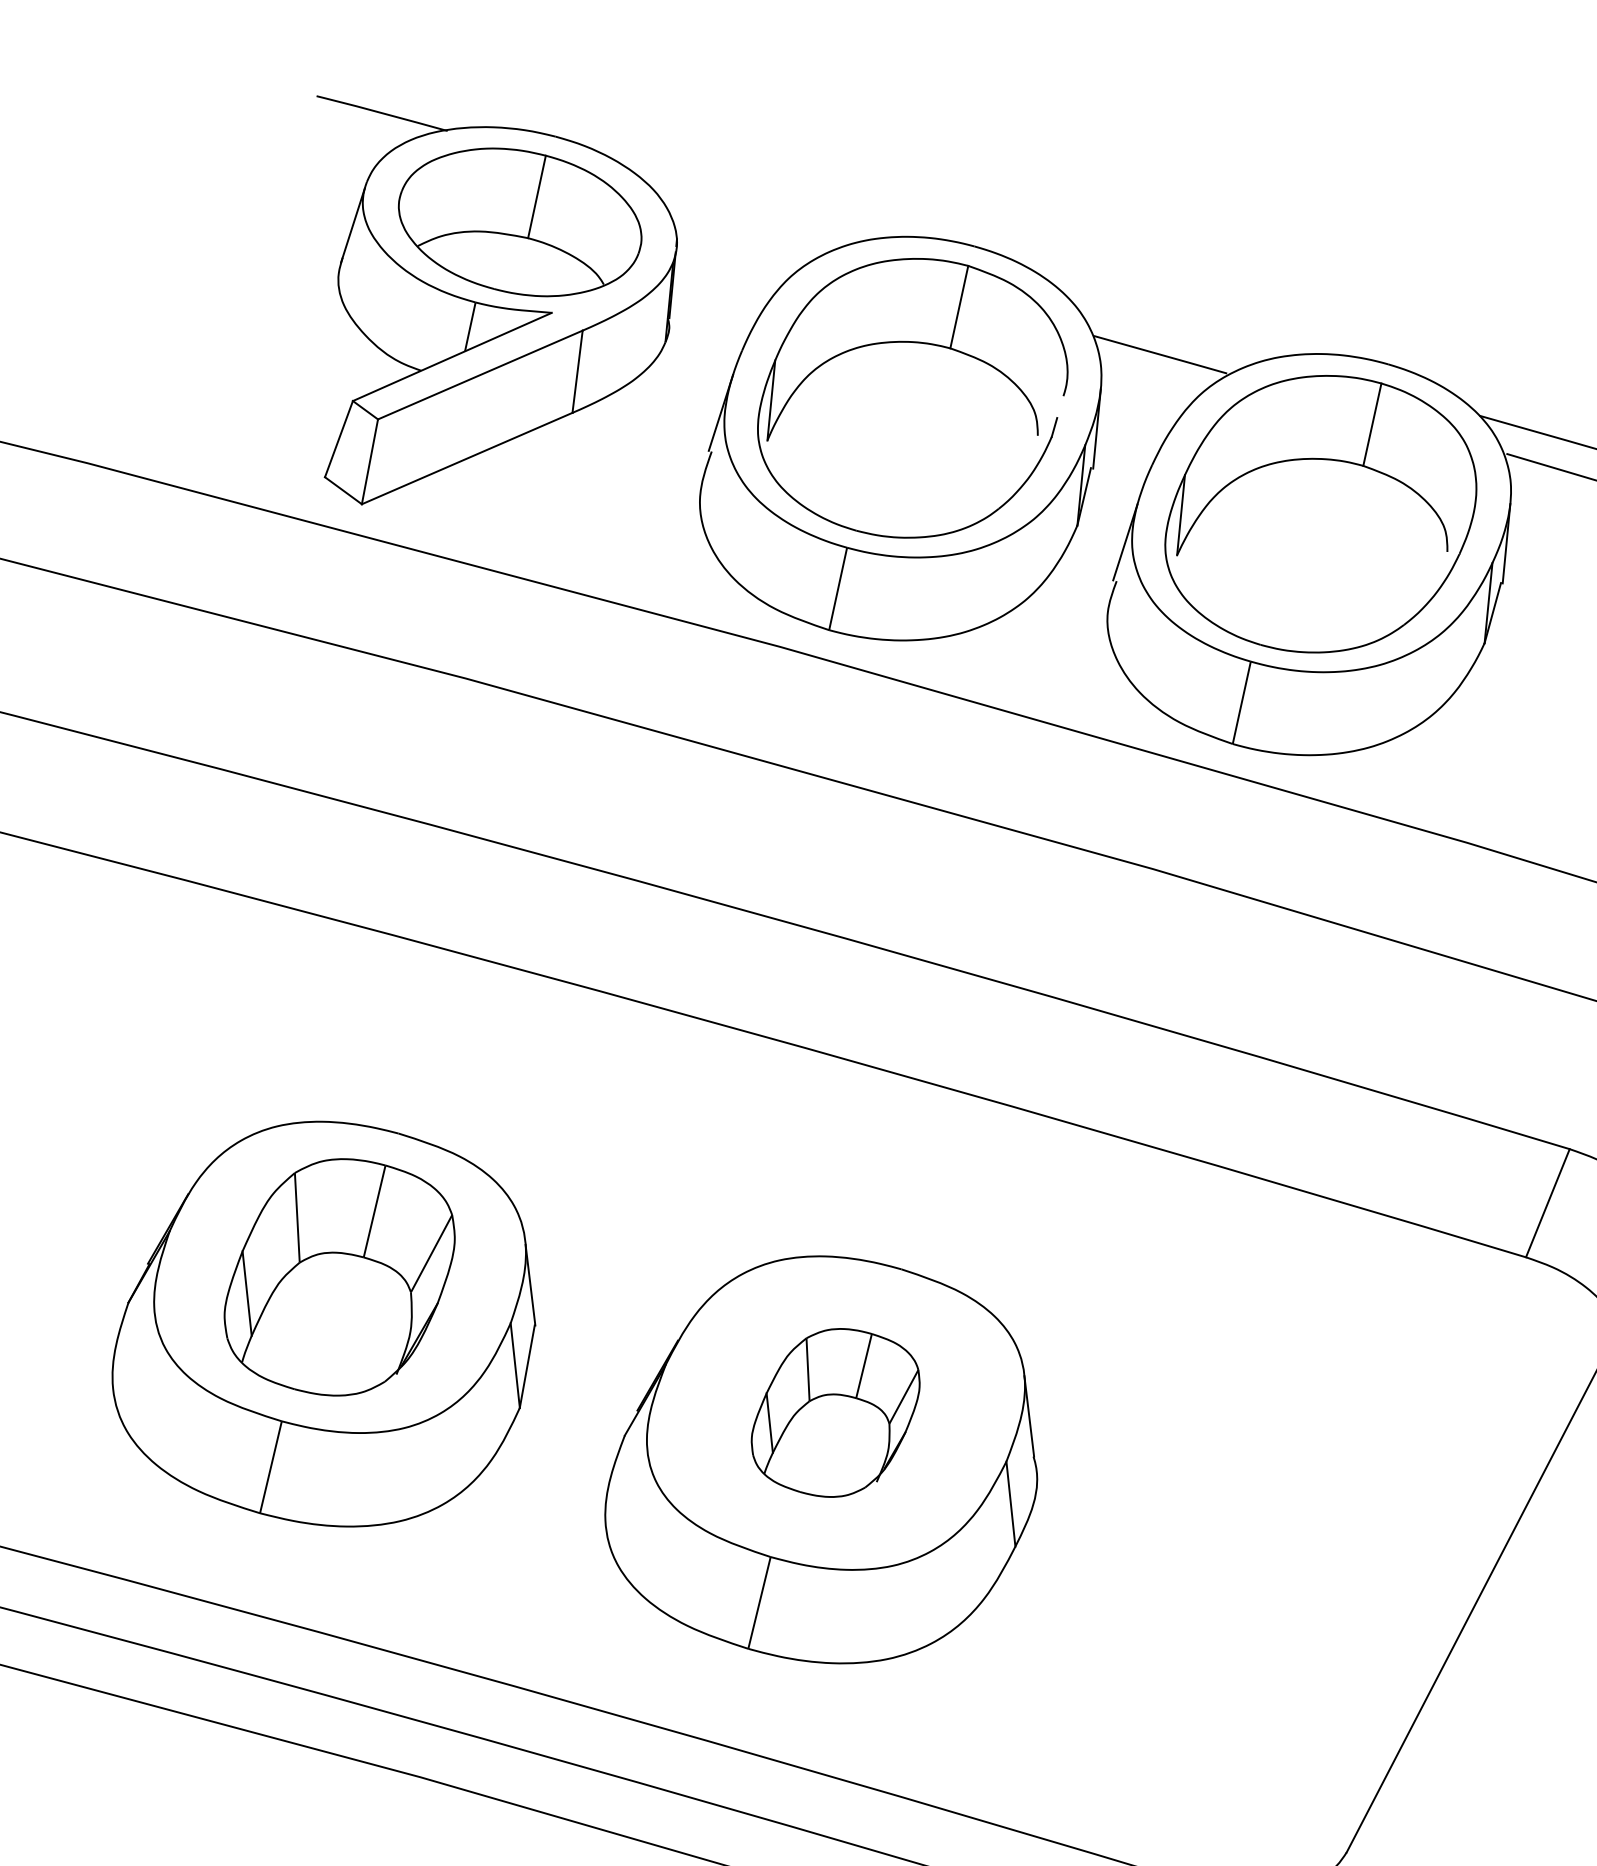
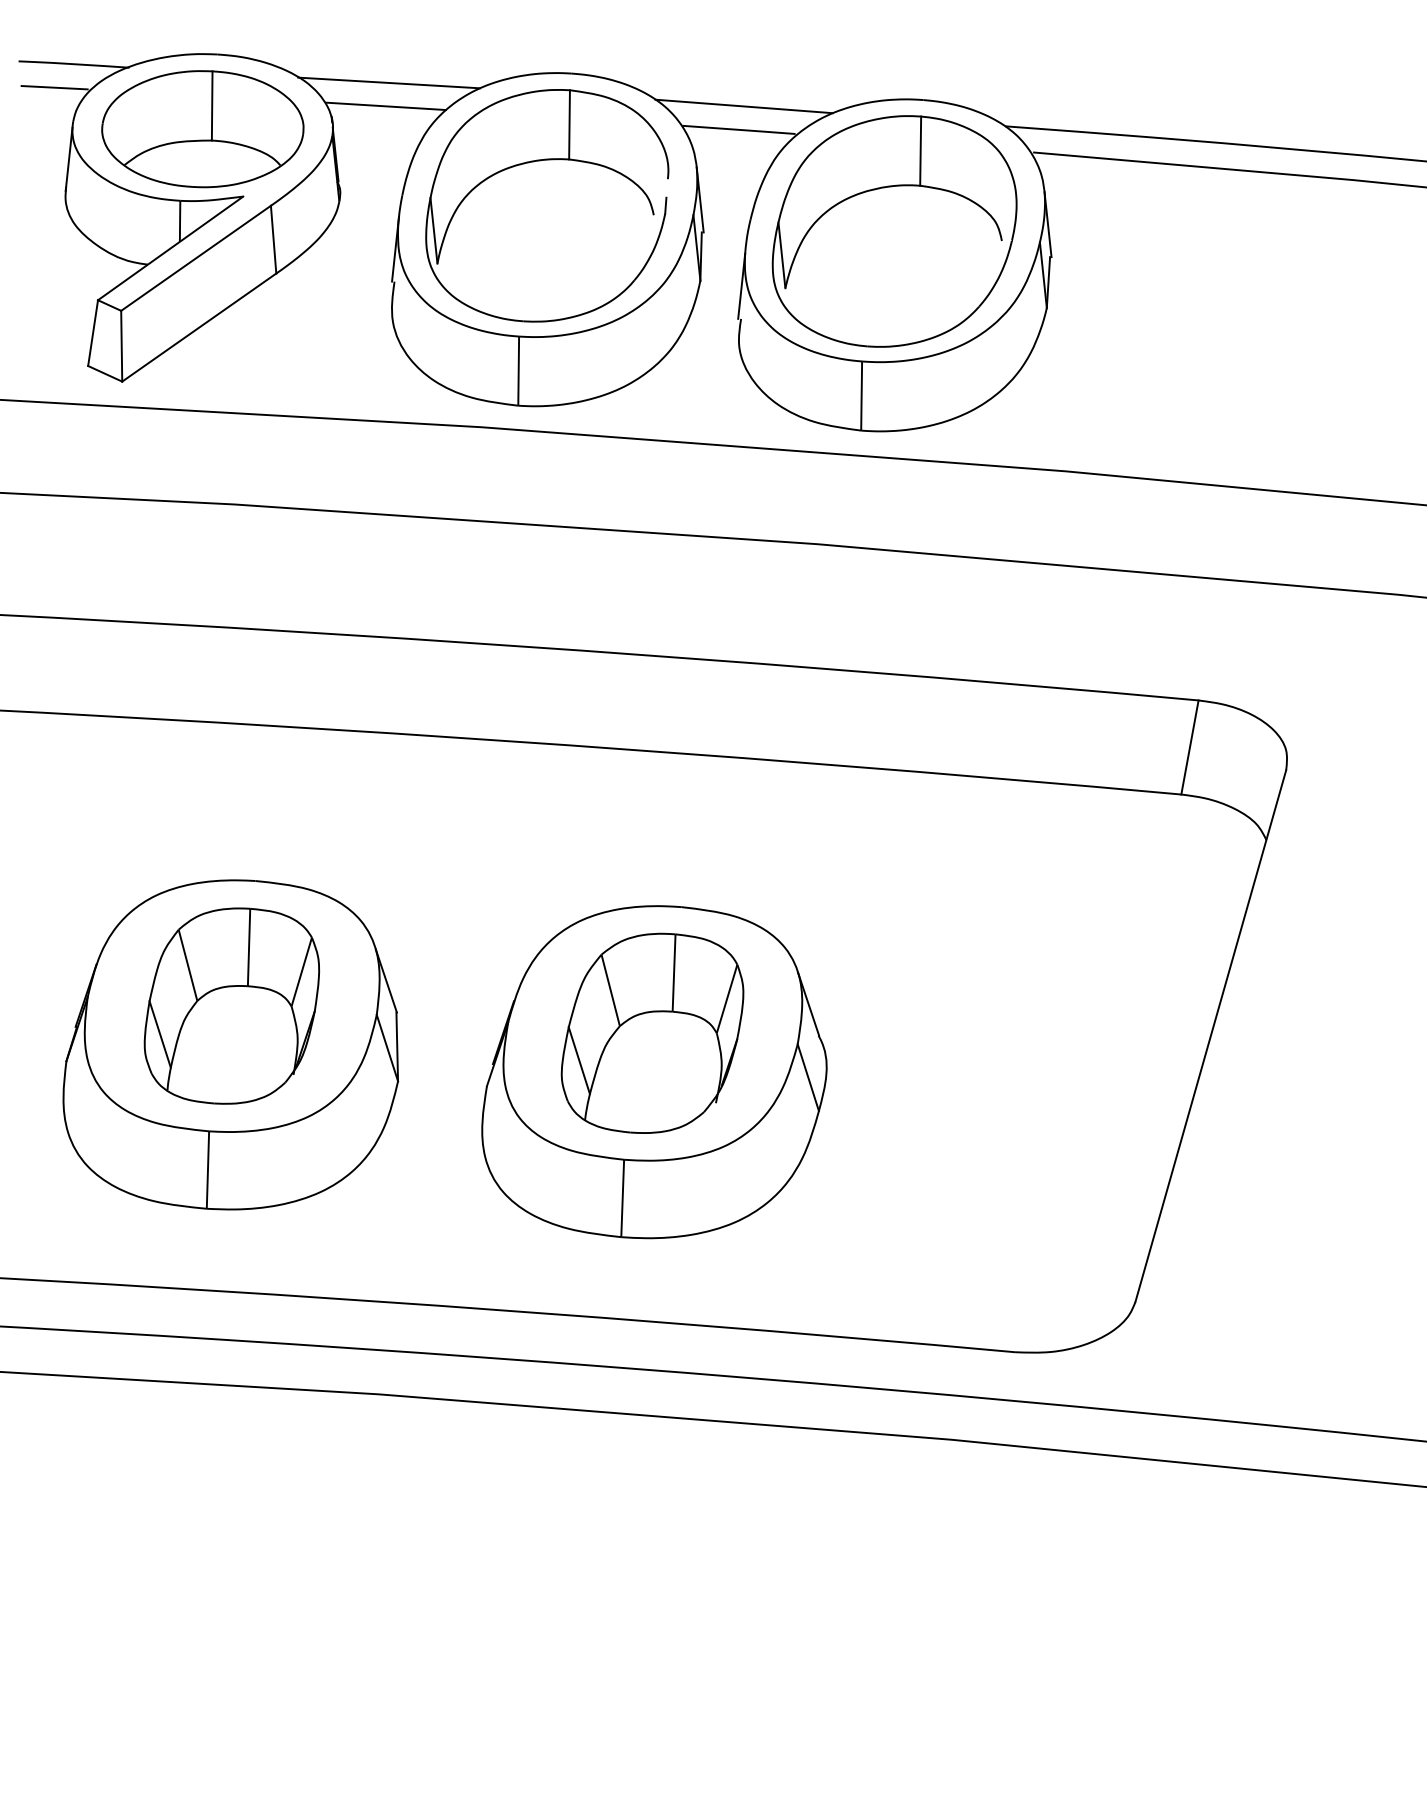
line: (353, 136) -> (54, 87), added
line: (753, 212) -> (388, 82), added
line: (743, 240) -> (385, 106), added
line: (1171, 327) -> (743, 106), added
part: (835, 1411) -> (652, 1032), size x1.43

